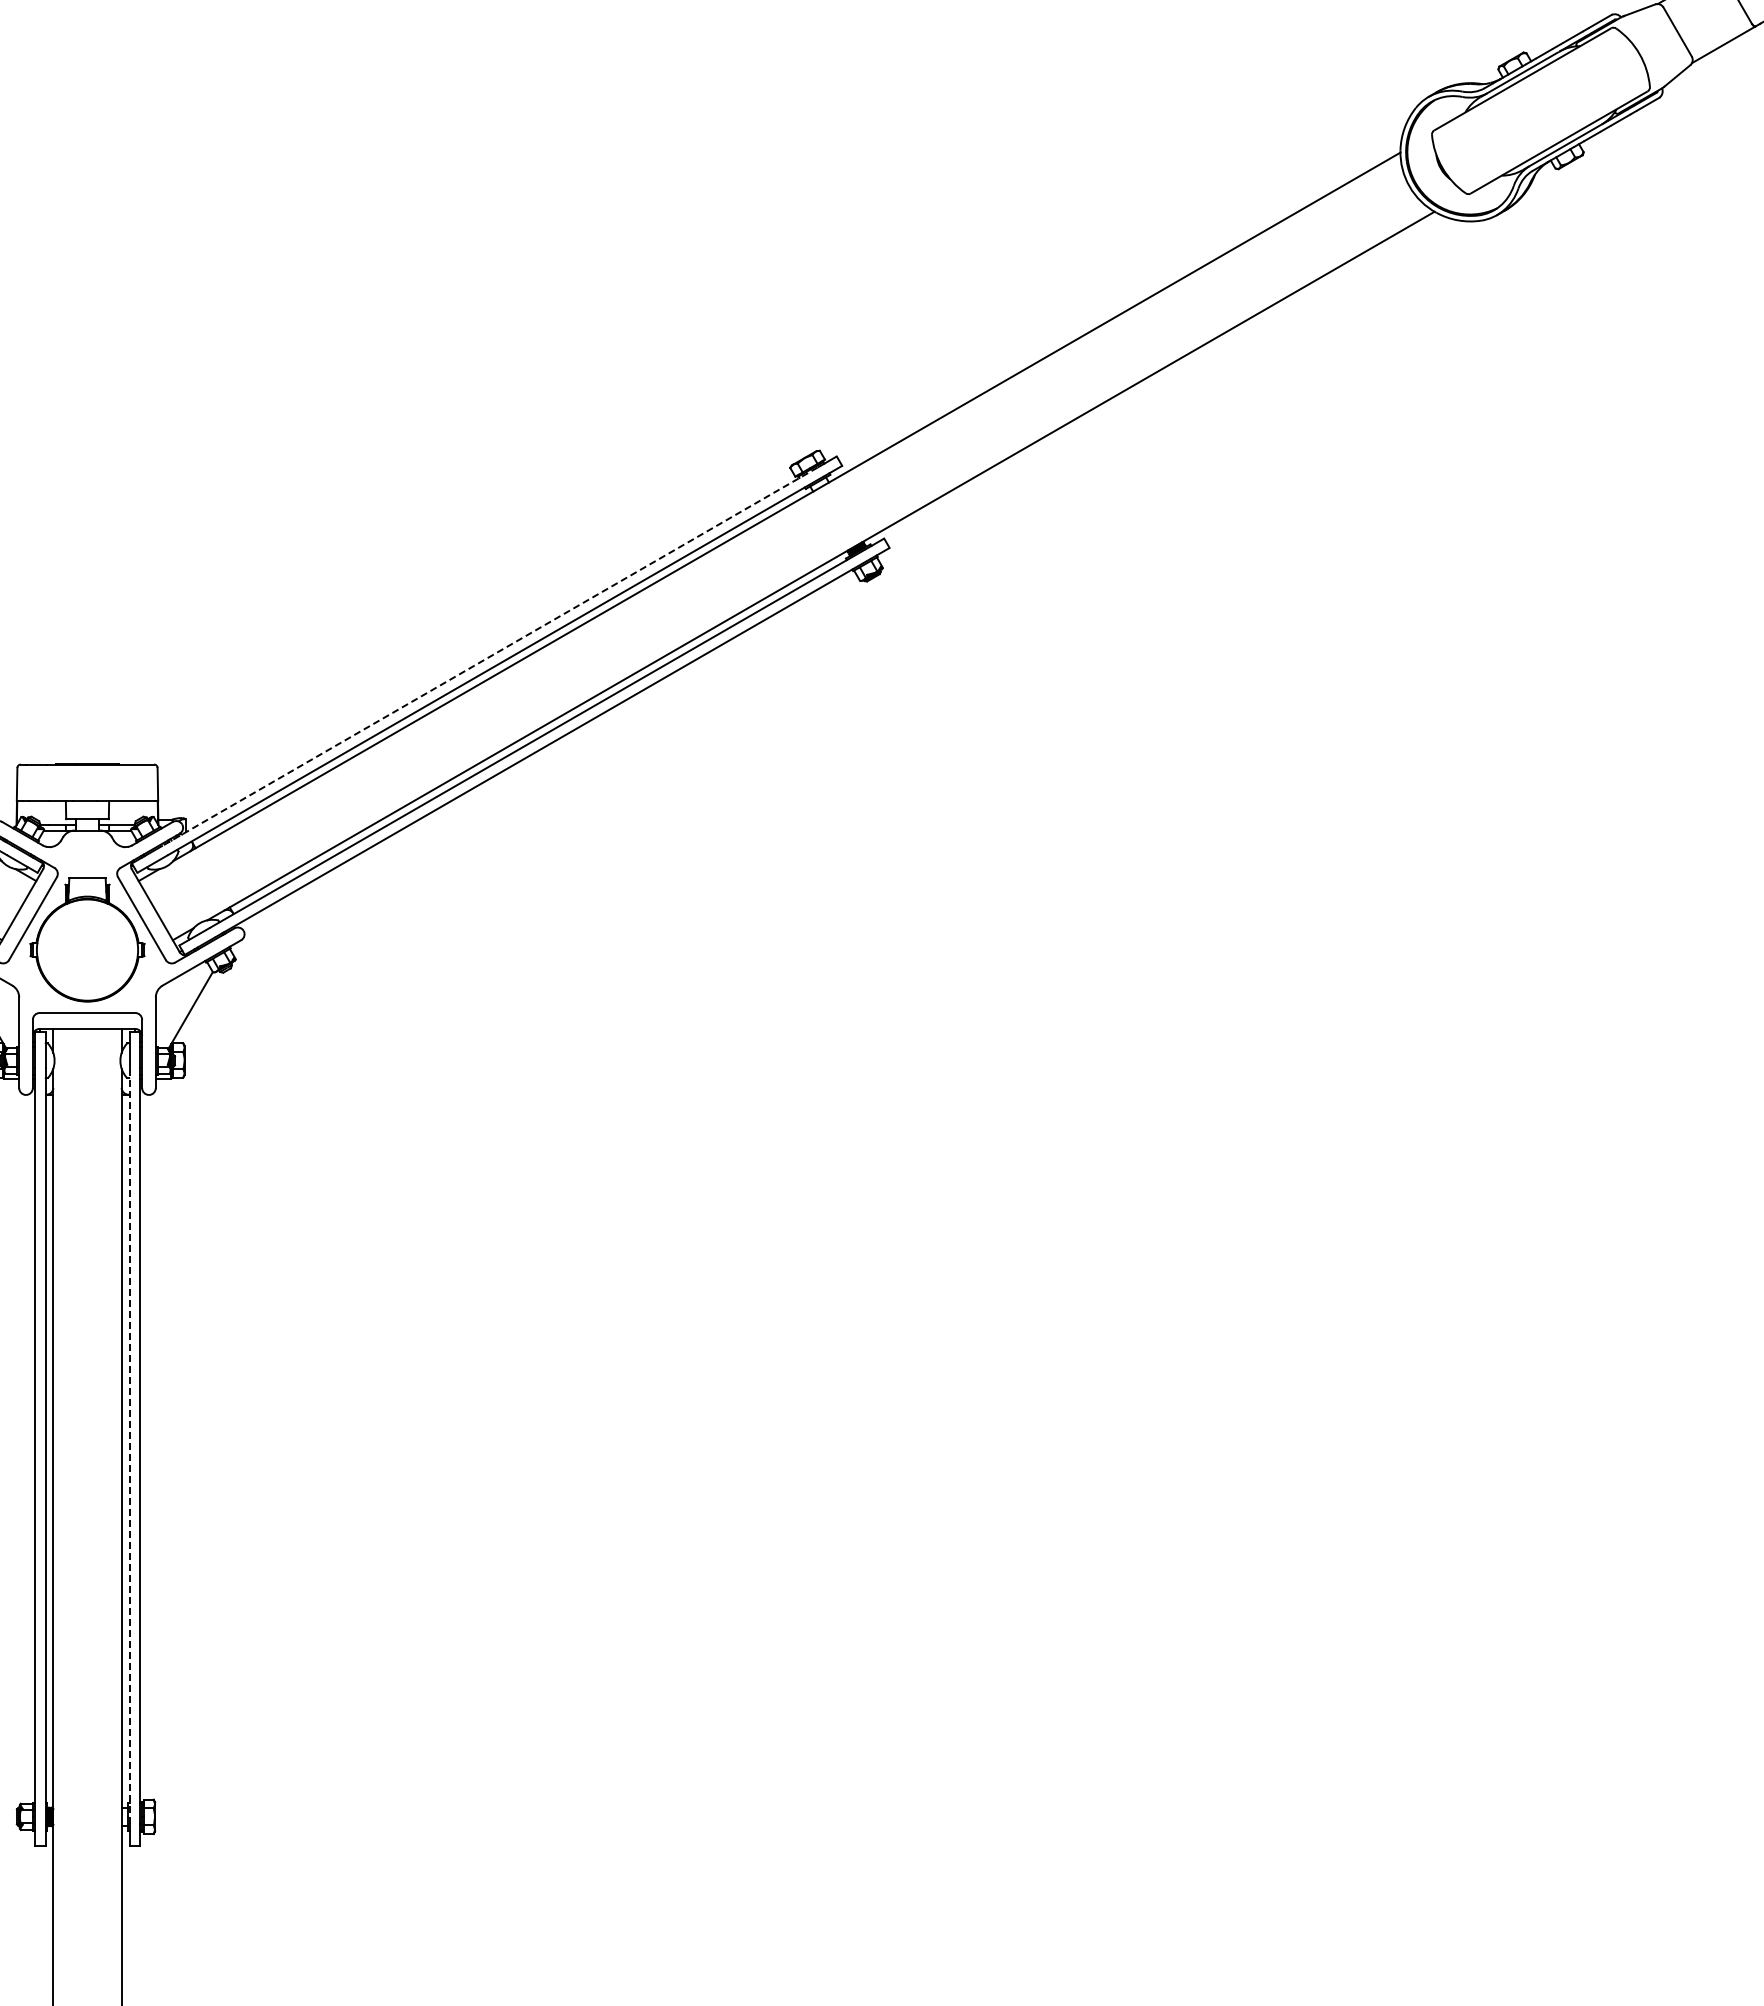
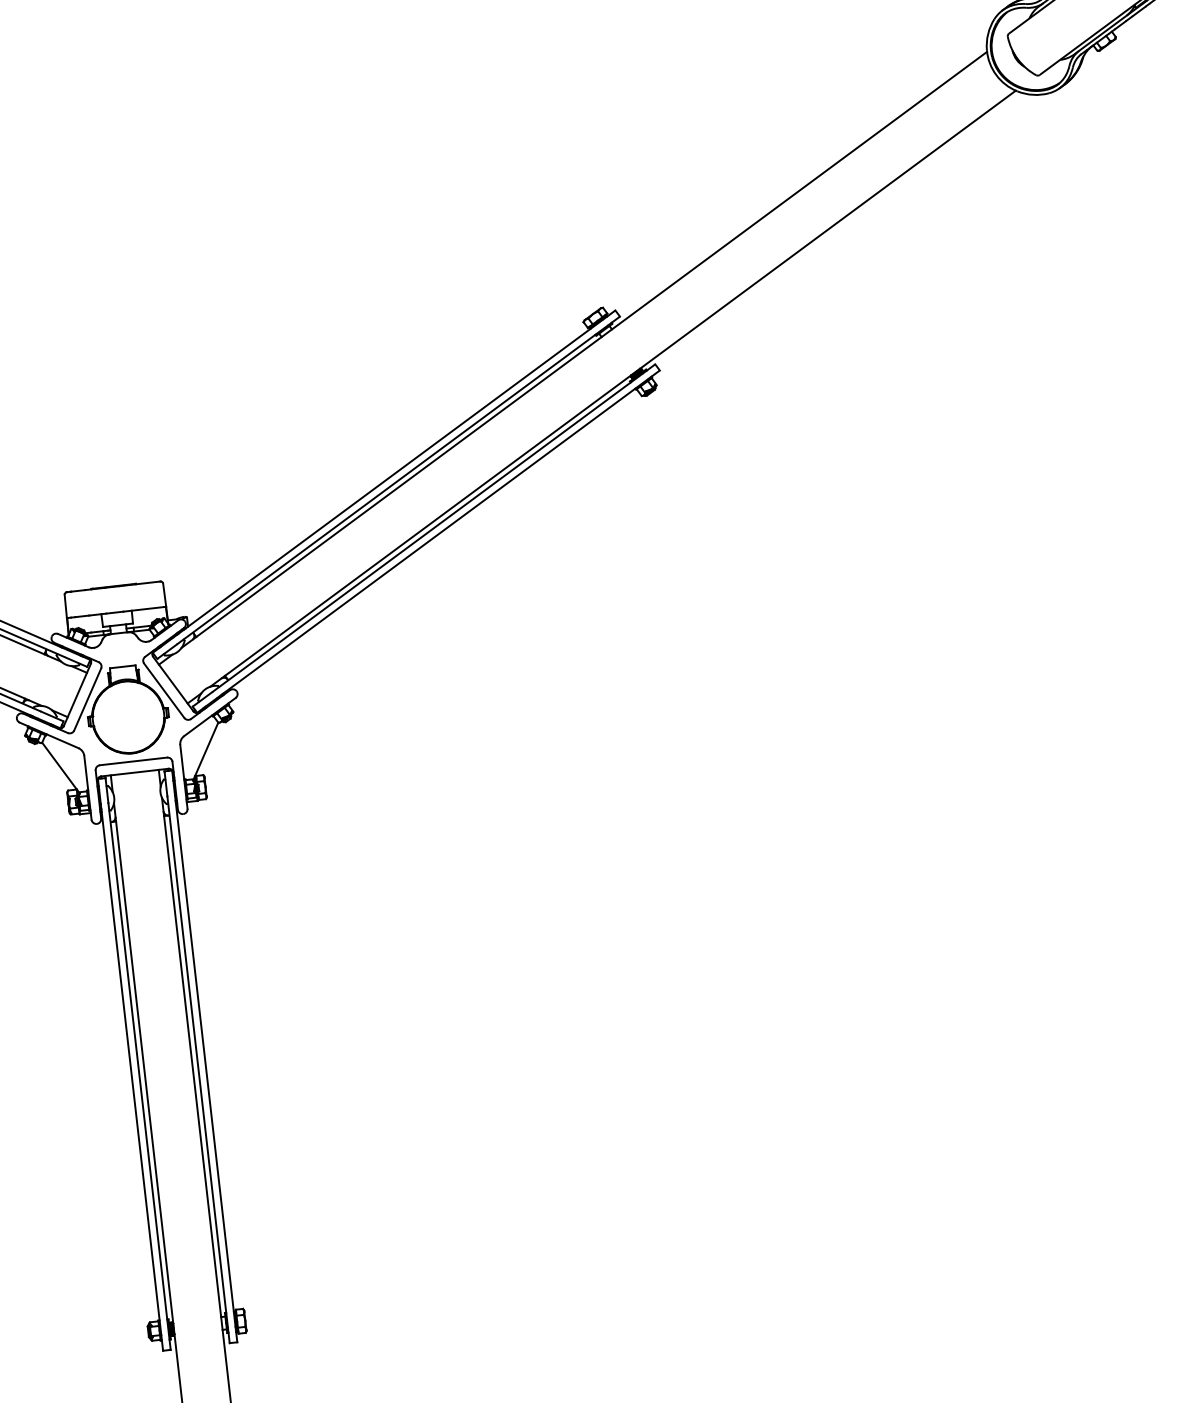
line: (489, 656) -> (387, 478), dashed -> solid
line: (129, 1445) -> (197, 1061), dashed -> solid

